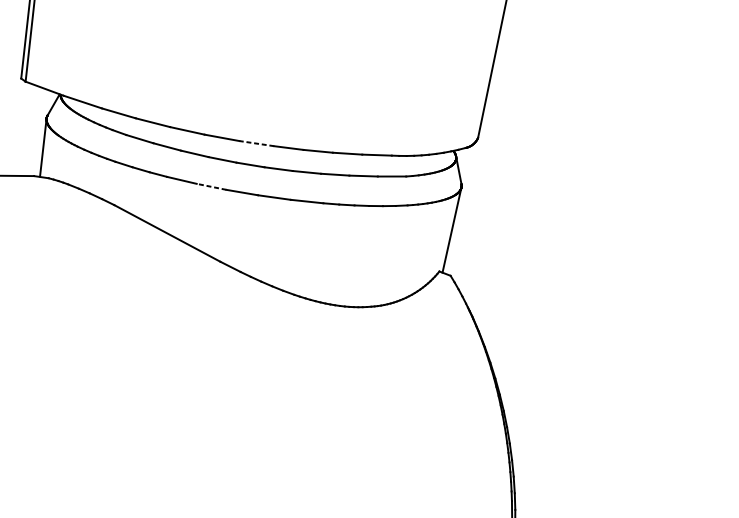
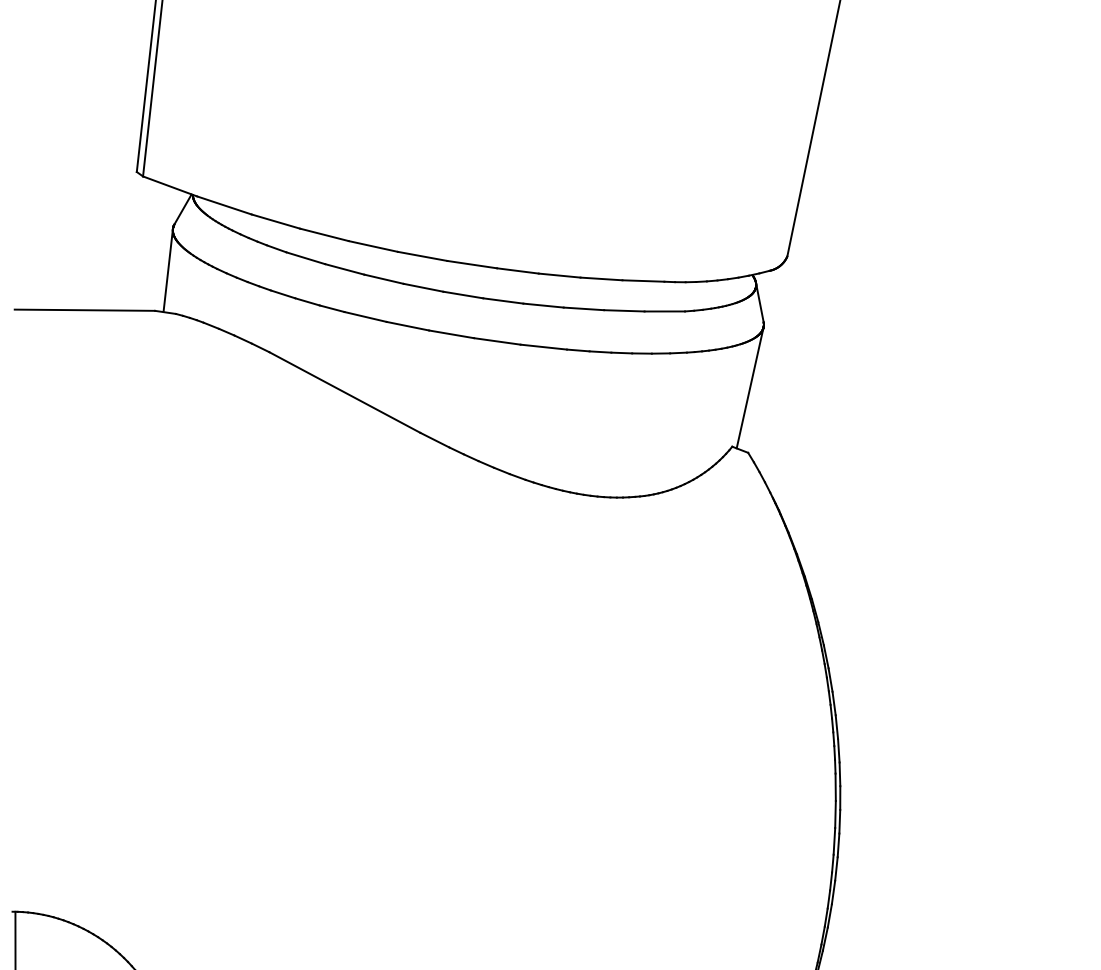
line: (256, 143) -> (471, 264), dashed -> solid
line: (211, 187) -> (407, 326), dashed -> solid

